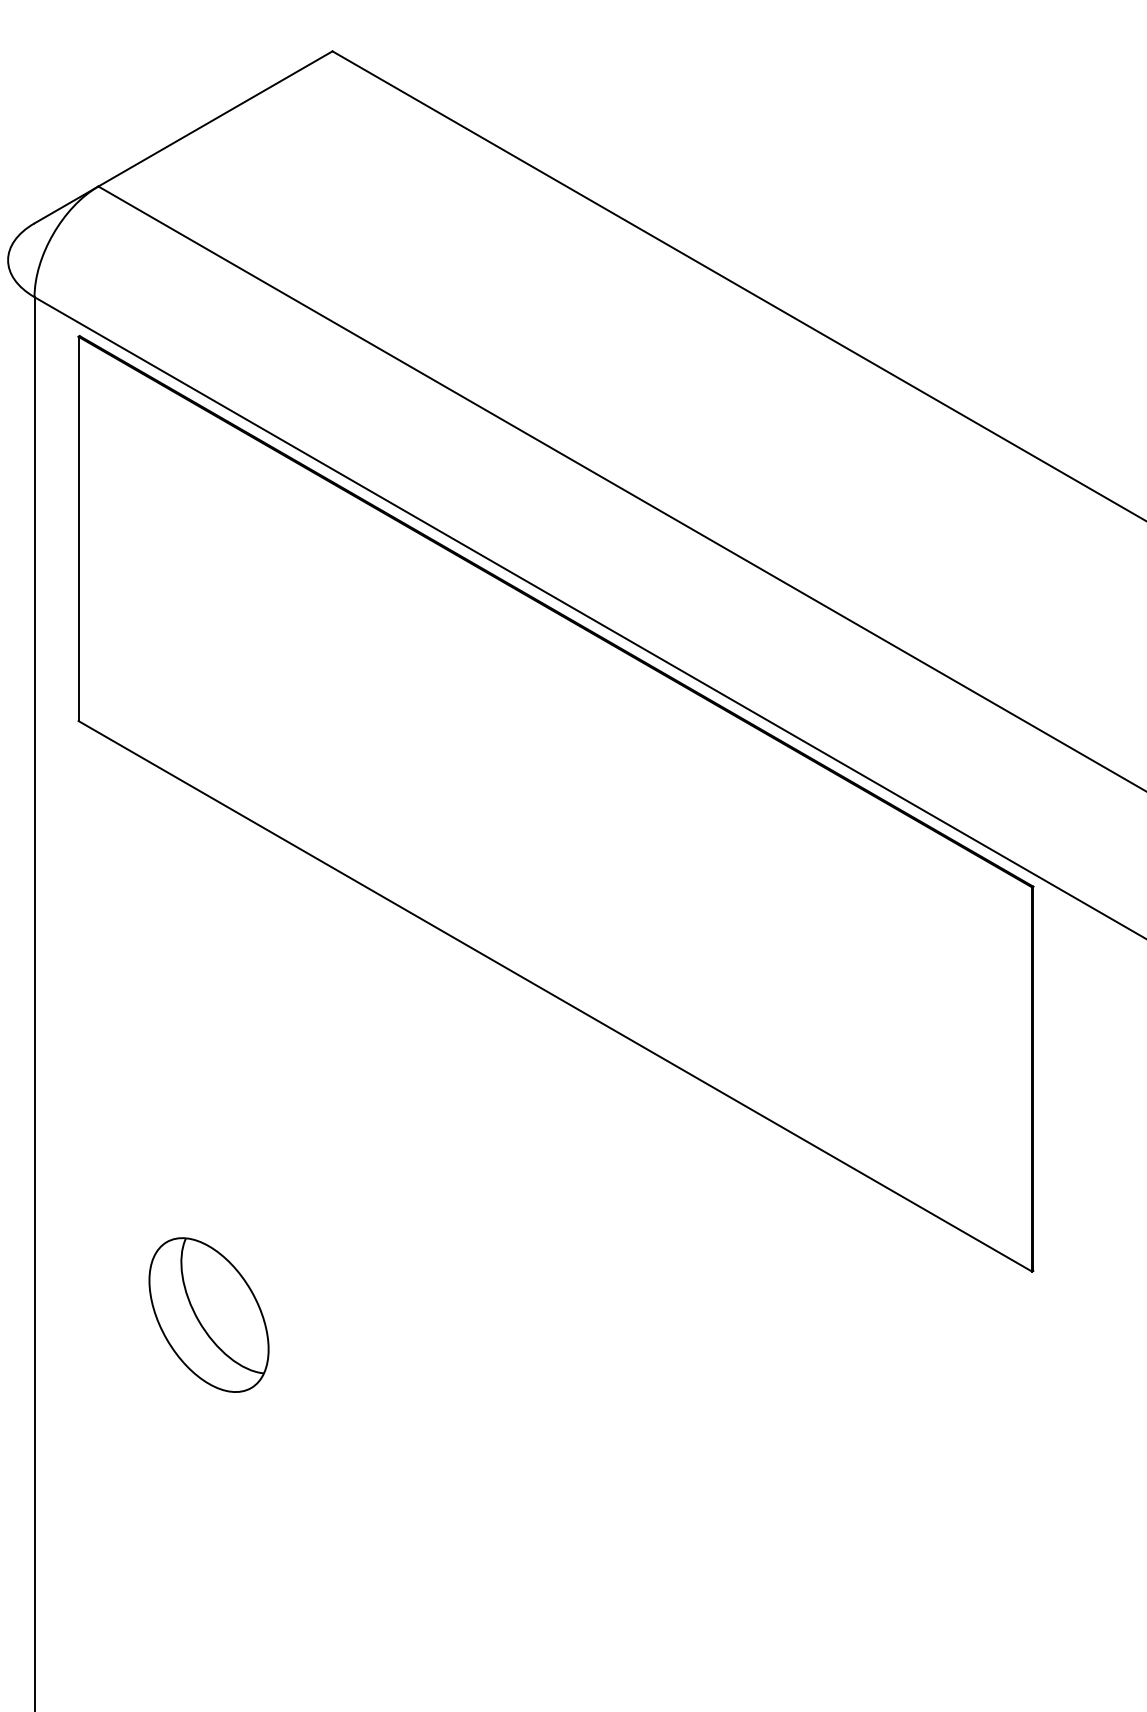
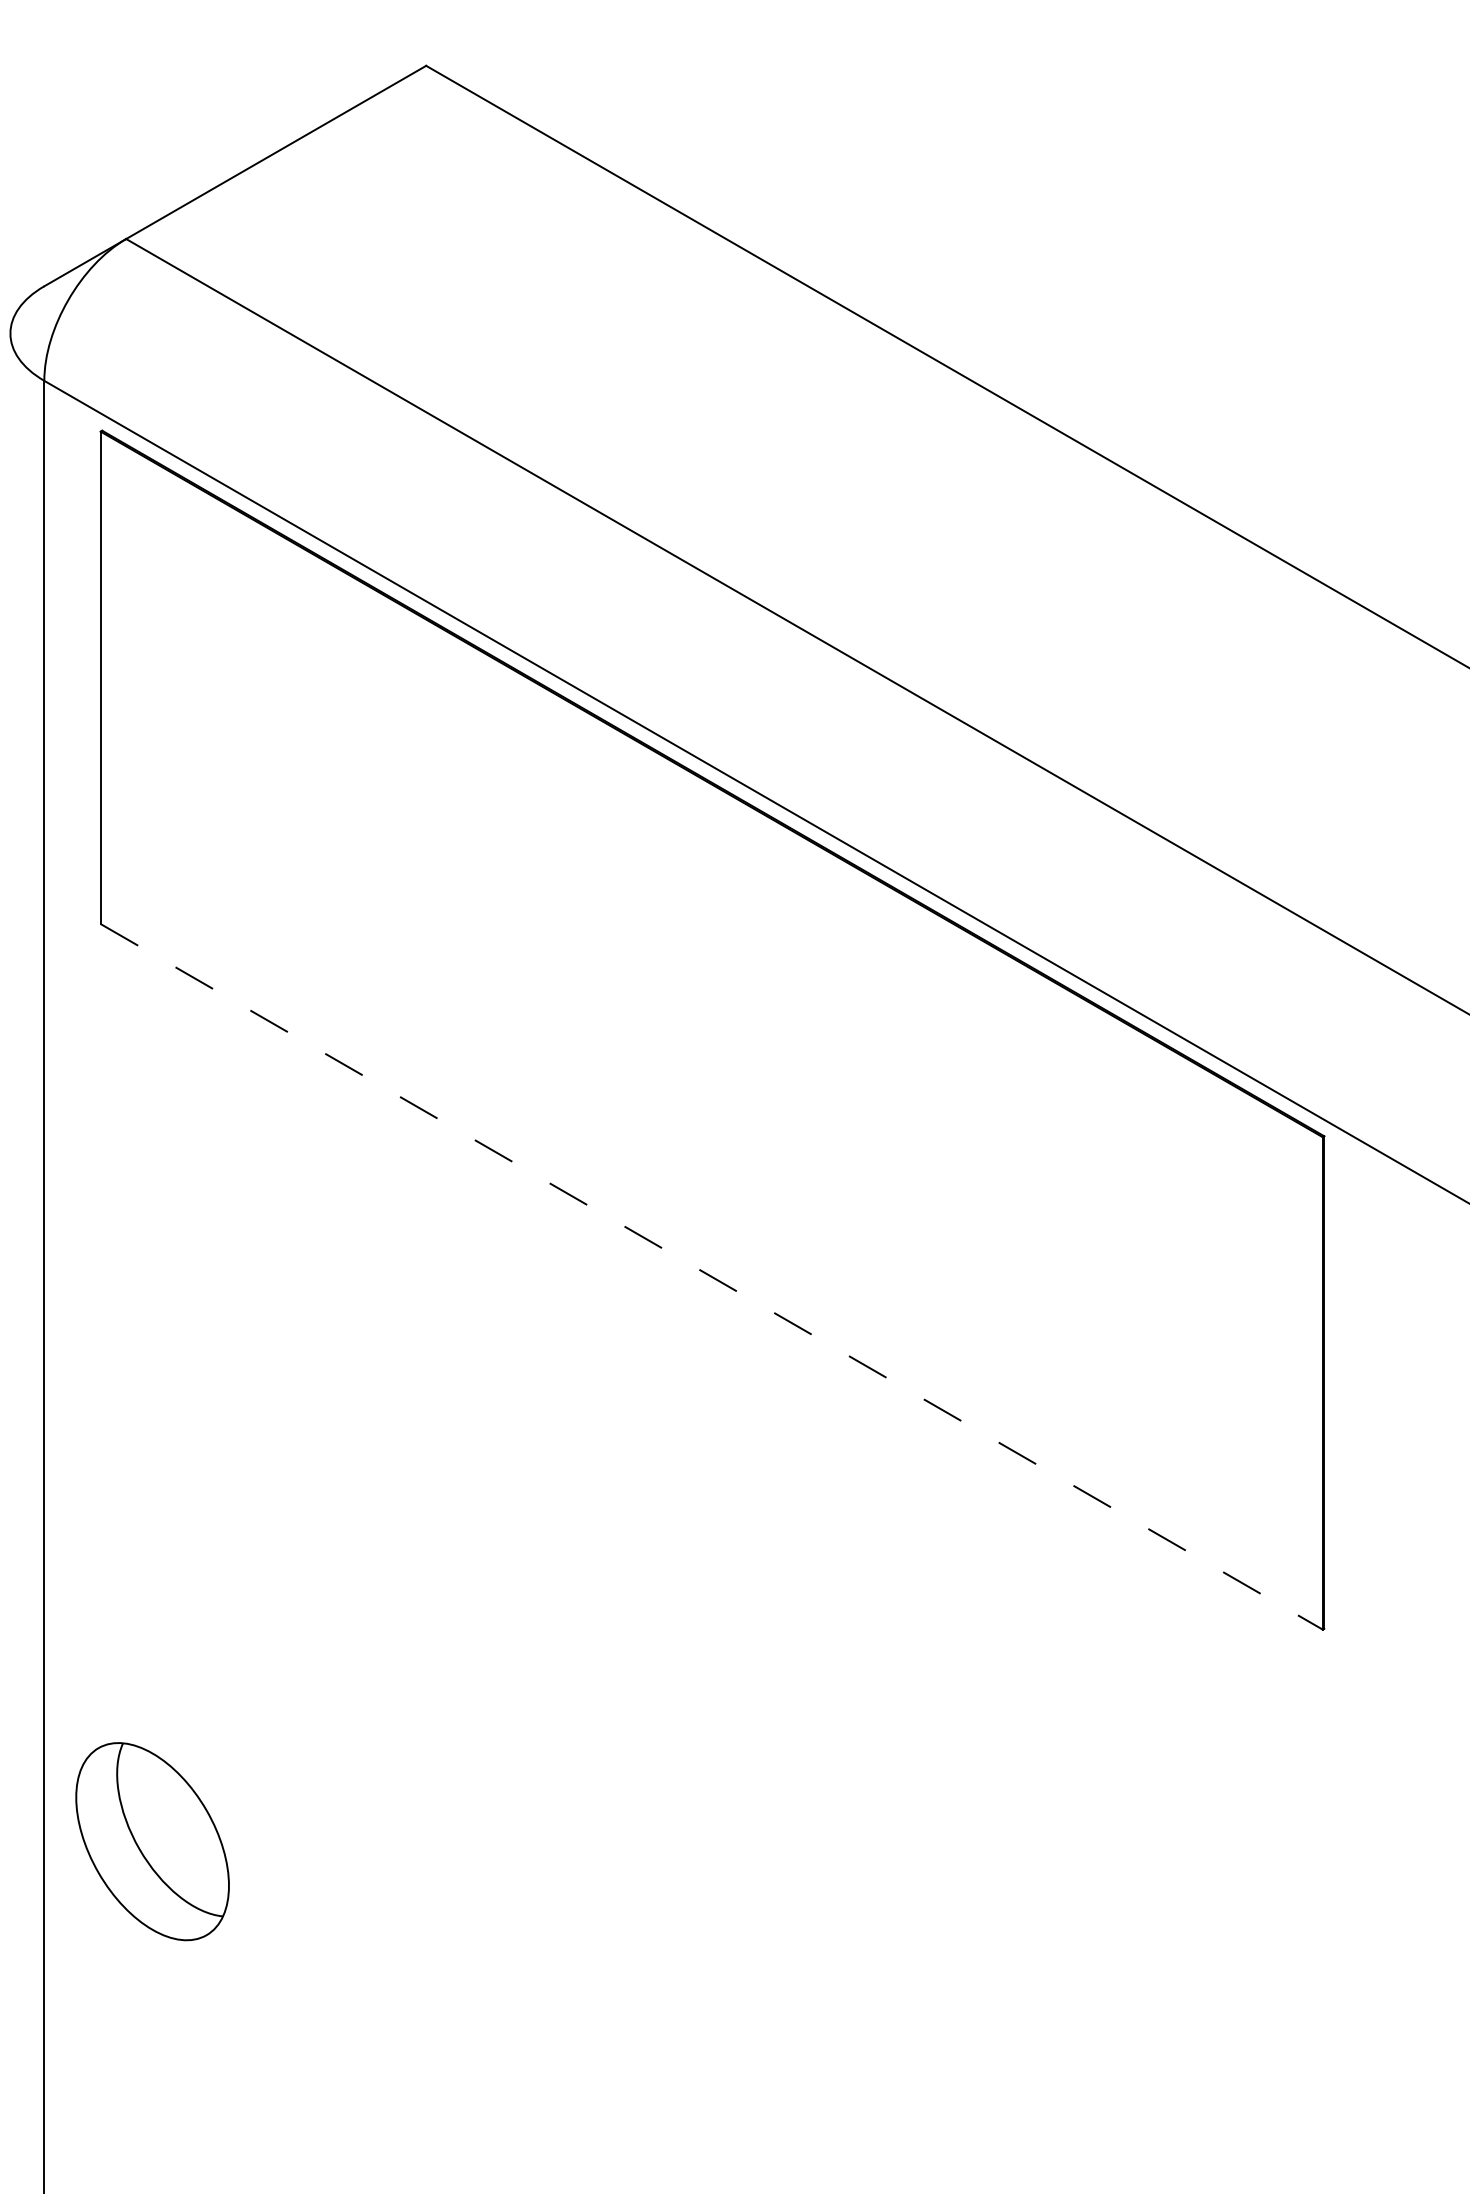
line: (555, 996) -> (711, 1277), solid -> dashed
part: (208, 1314) -> (151, 1840), moved

